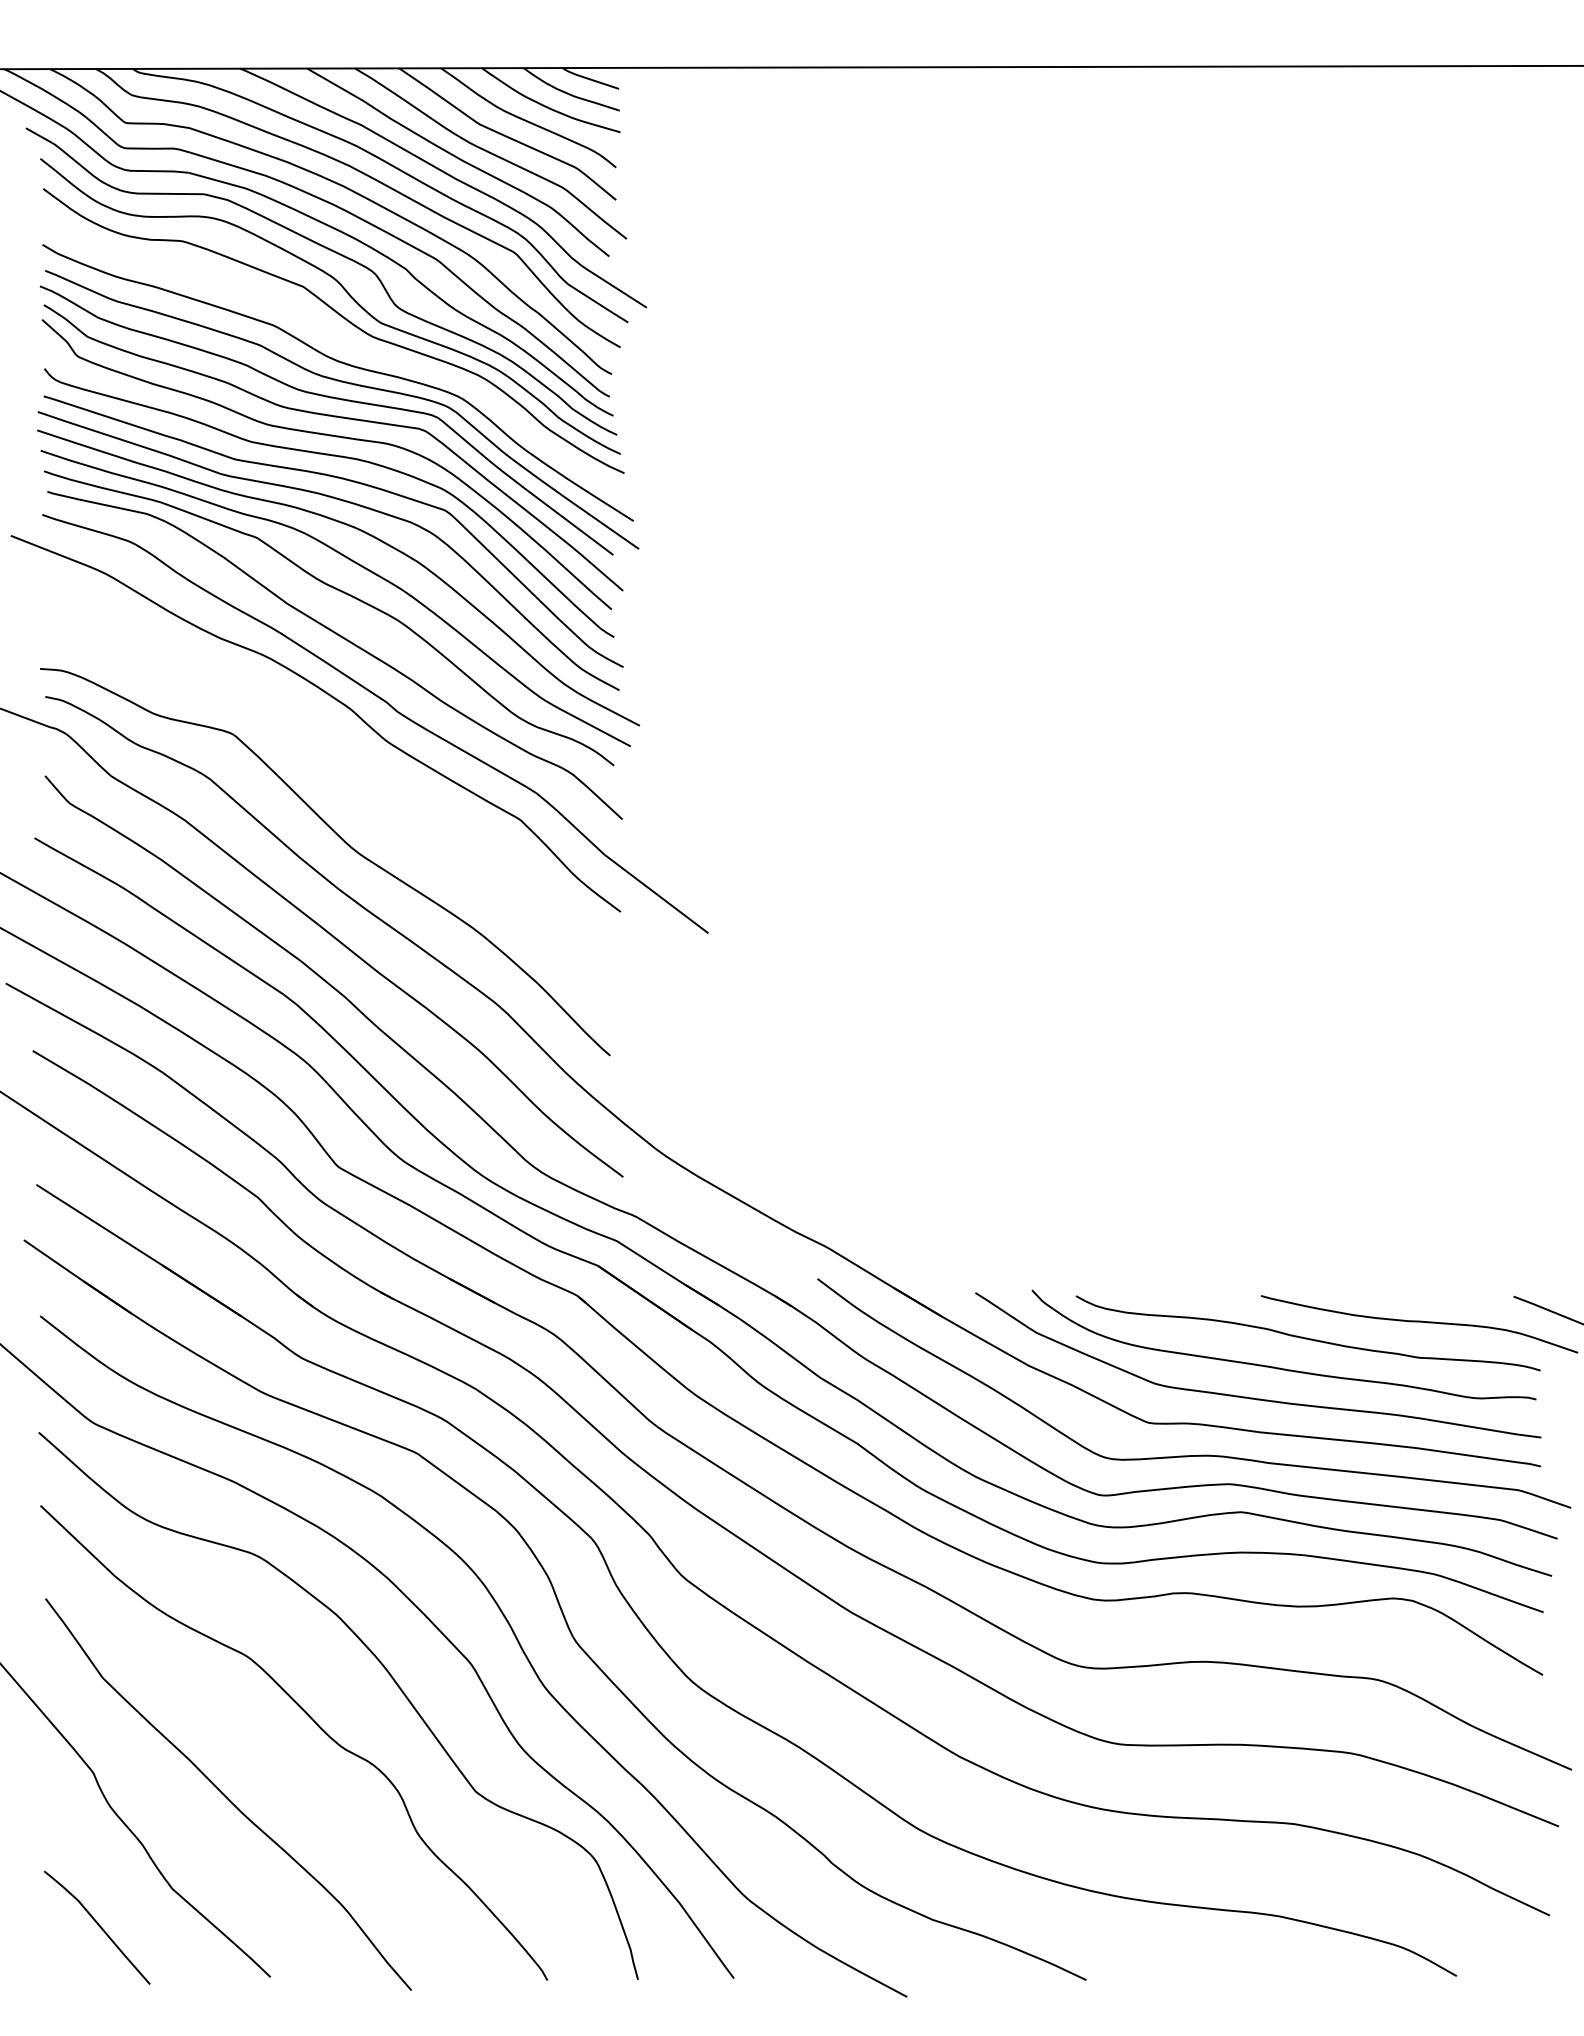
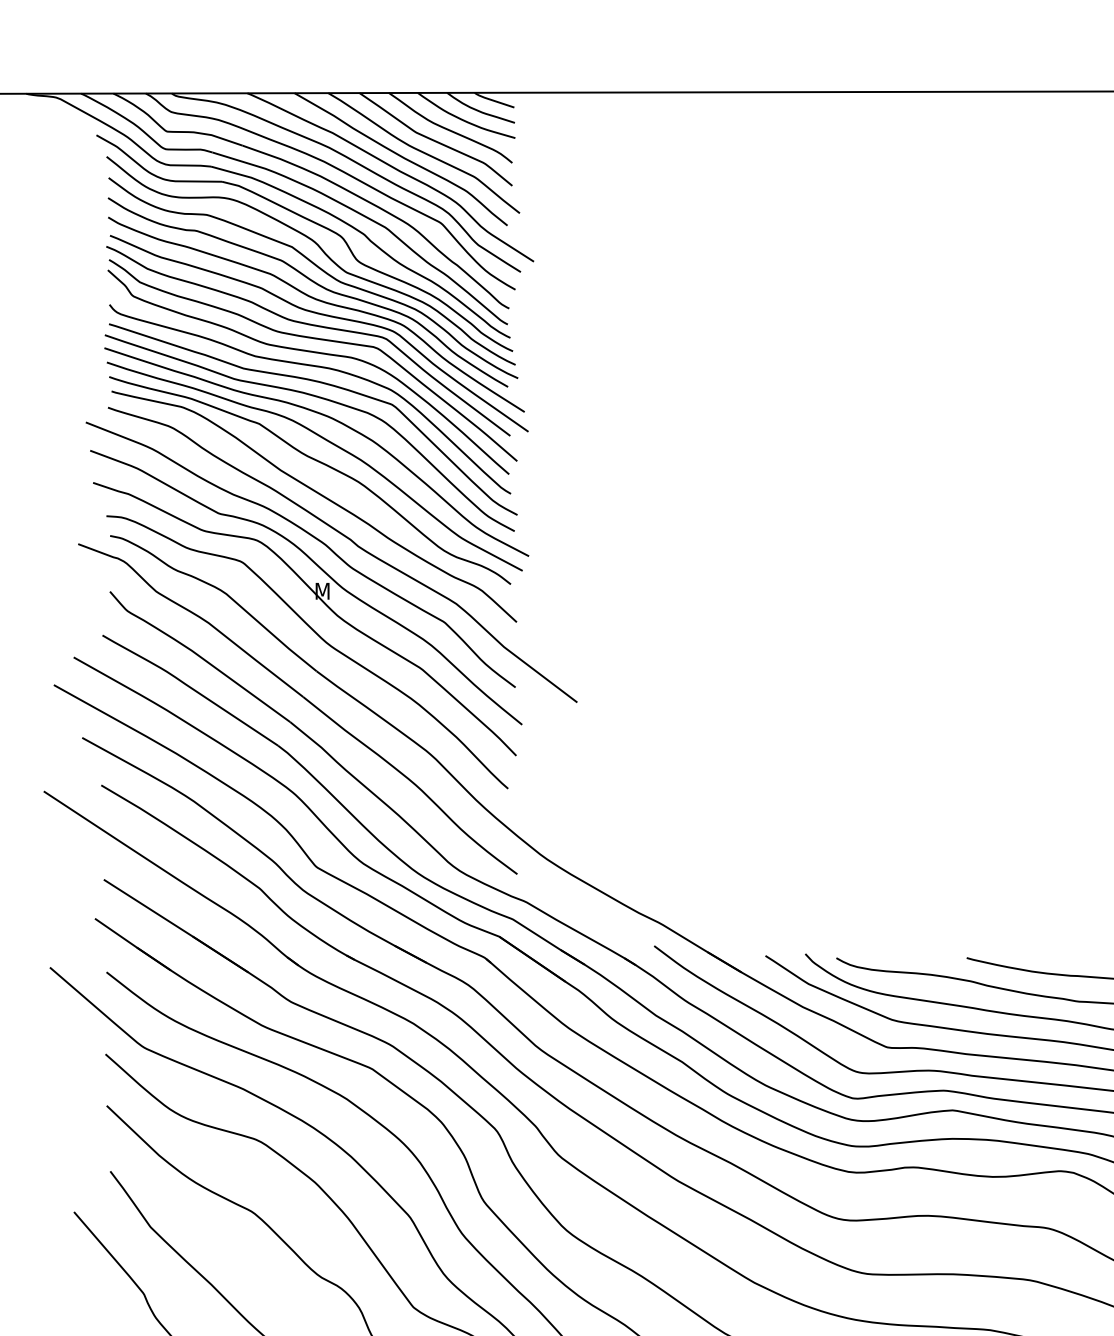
curve: (335, 338) -> (314, 283), added
part: (337, 787) -> (315, 599), added

